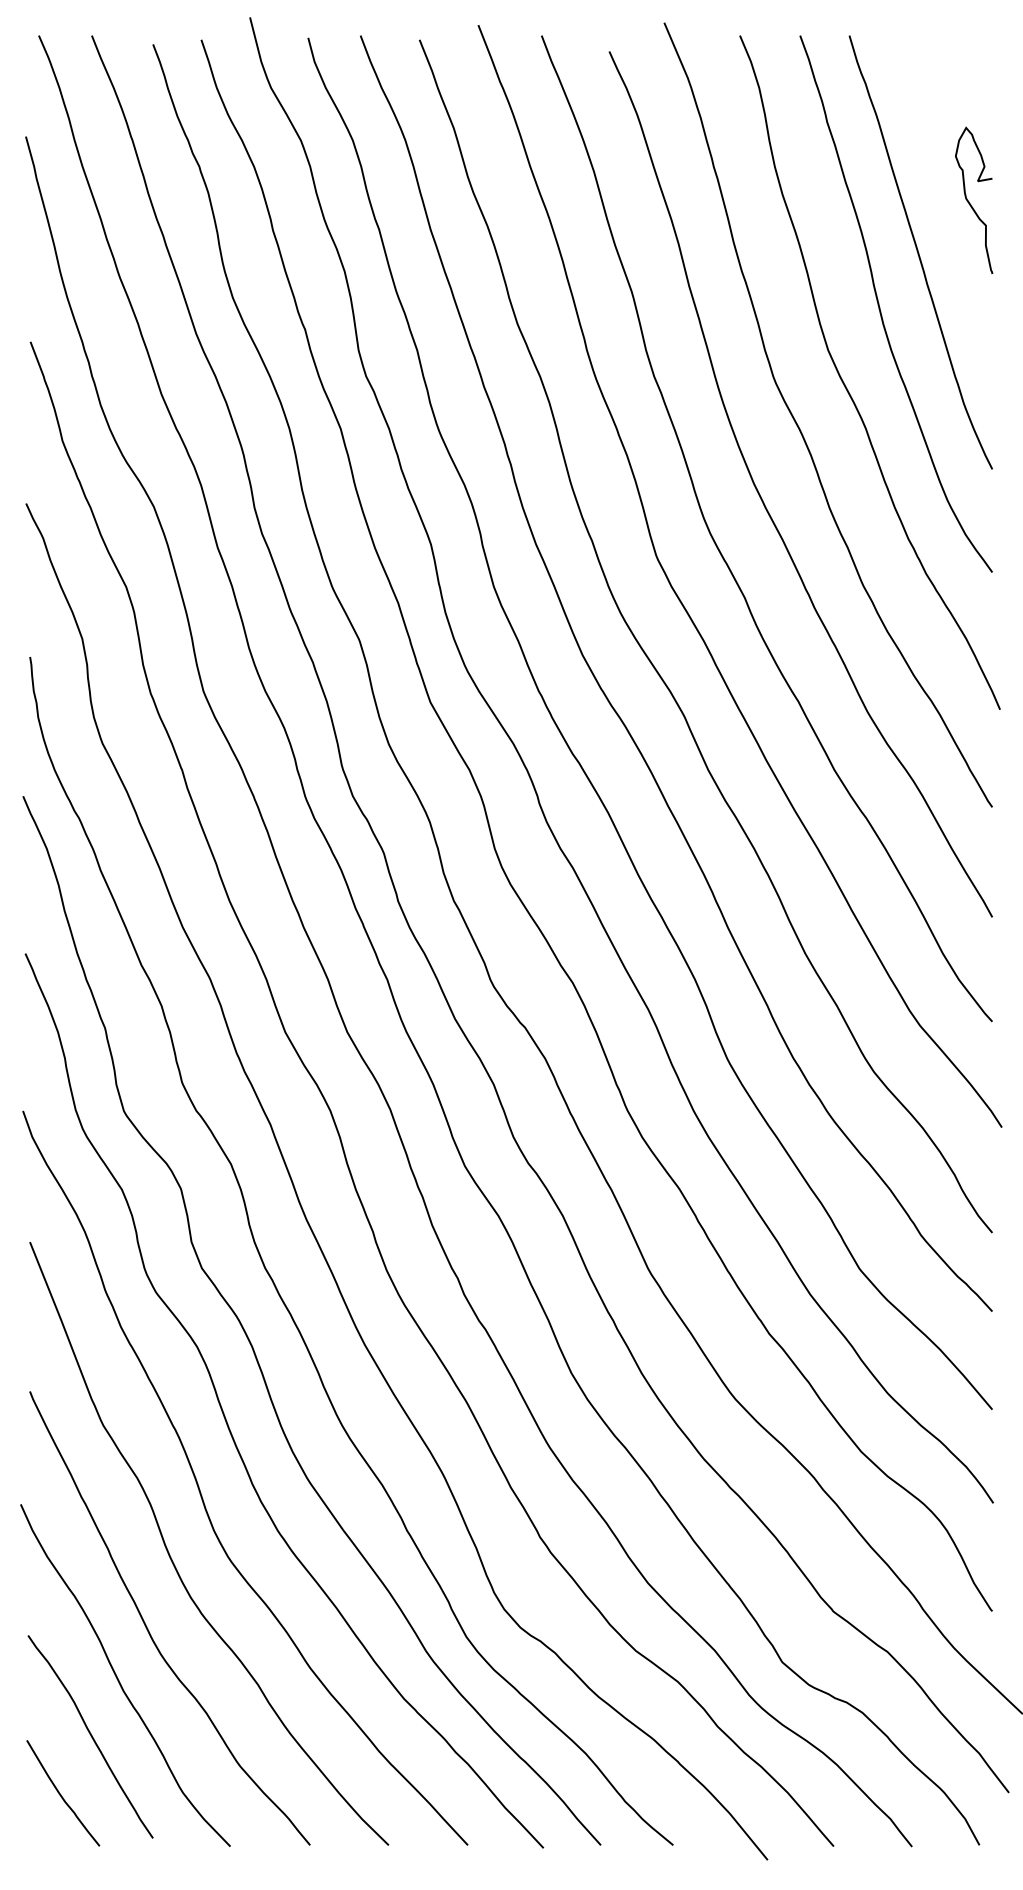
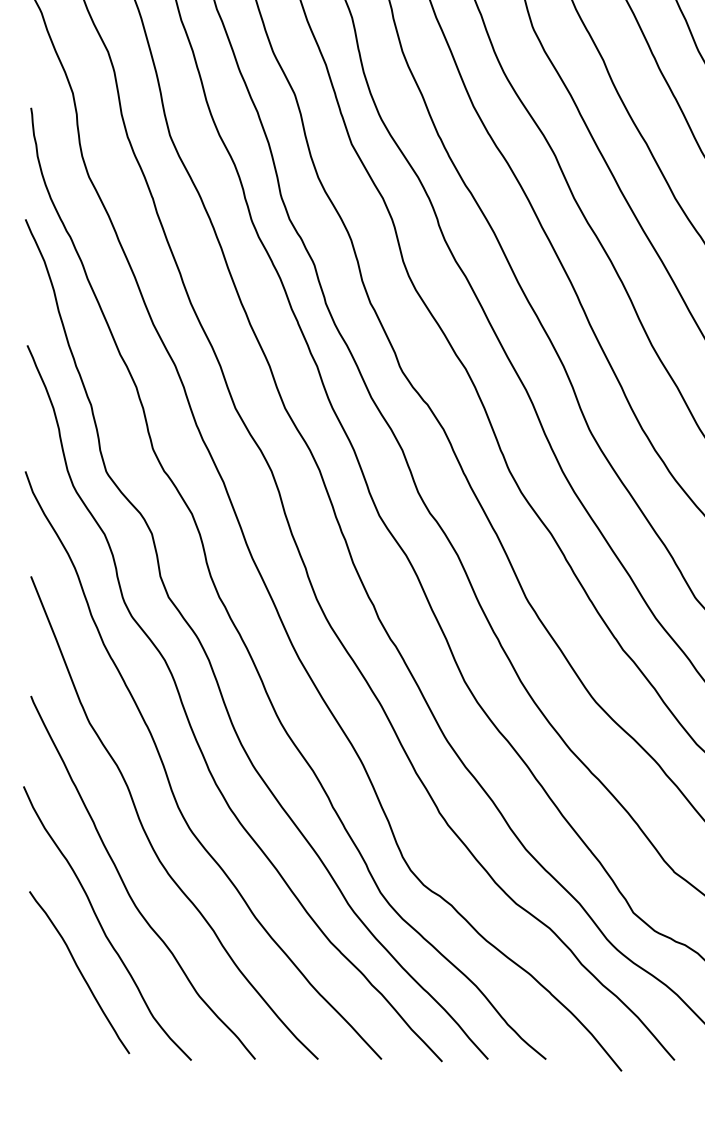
curve: (61, 1794) -> (56, 1018), removed

